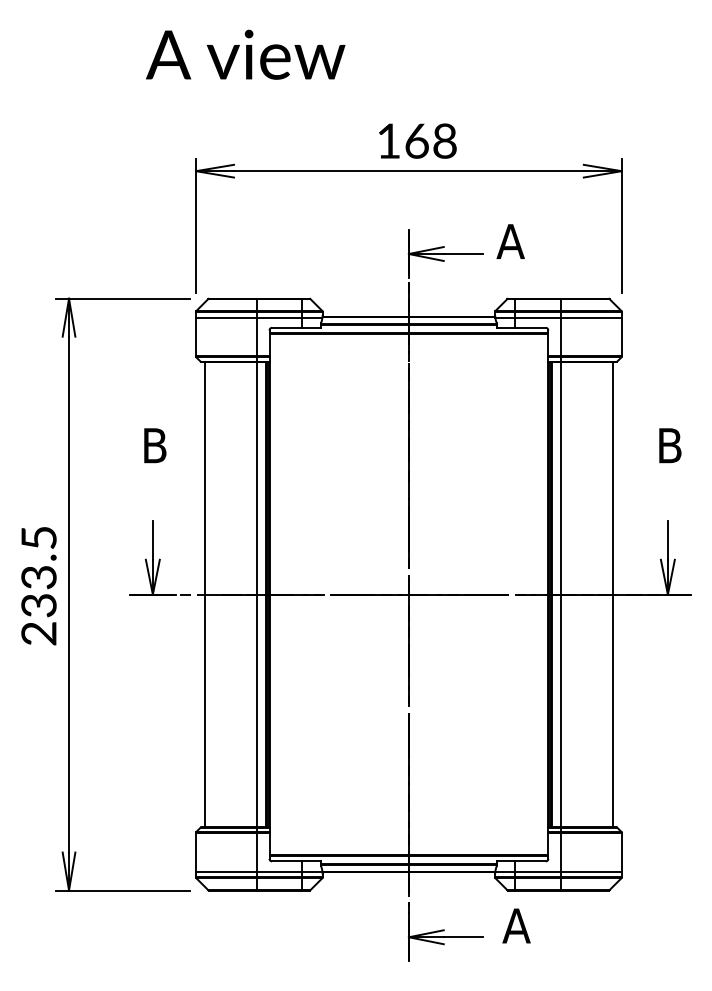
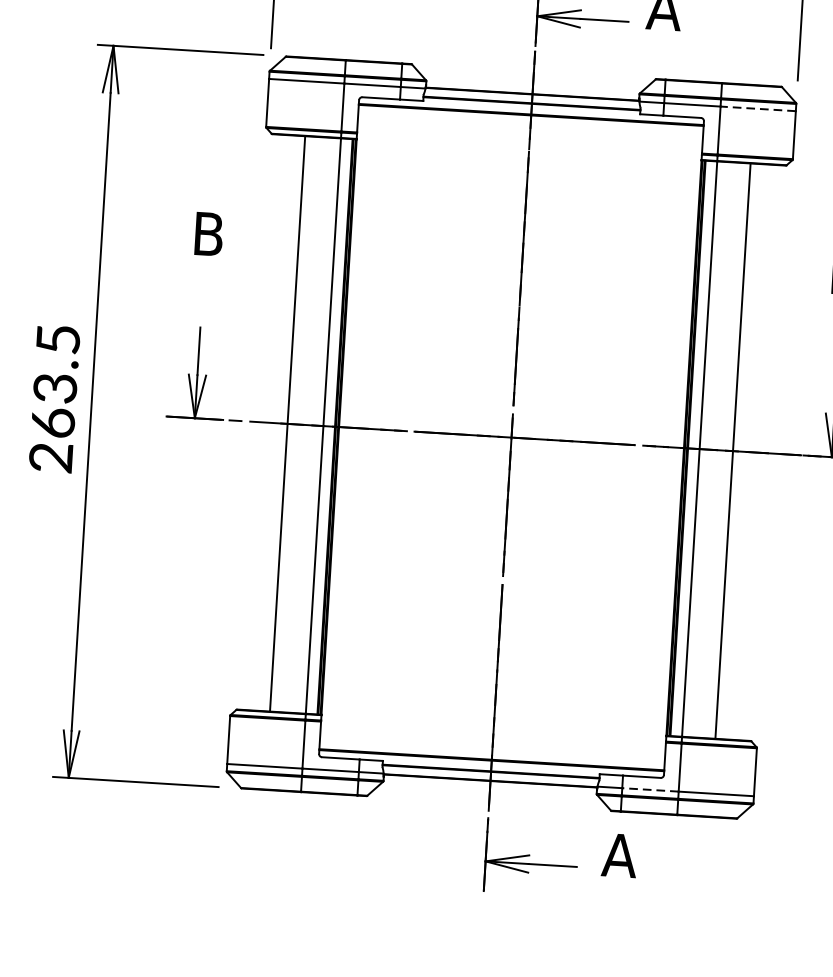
line: (590, 317) -> (757, 108), solid -> dashed
line: (204, 594) -> (287, 423), moved
line: (612, 594) -> (732, 450), moved
text: (38, 605) -> (52, 423), 233.5 -> 263.5
line: (538, 871) -> (650, 789), solid -> dashed

